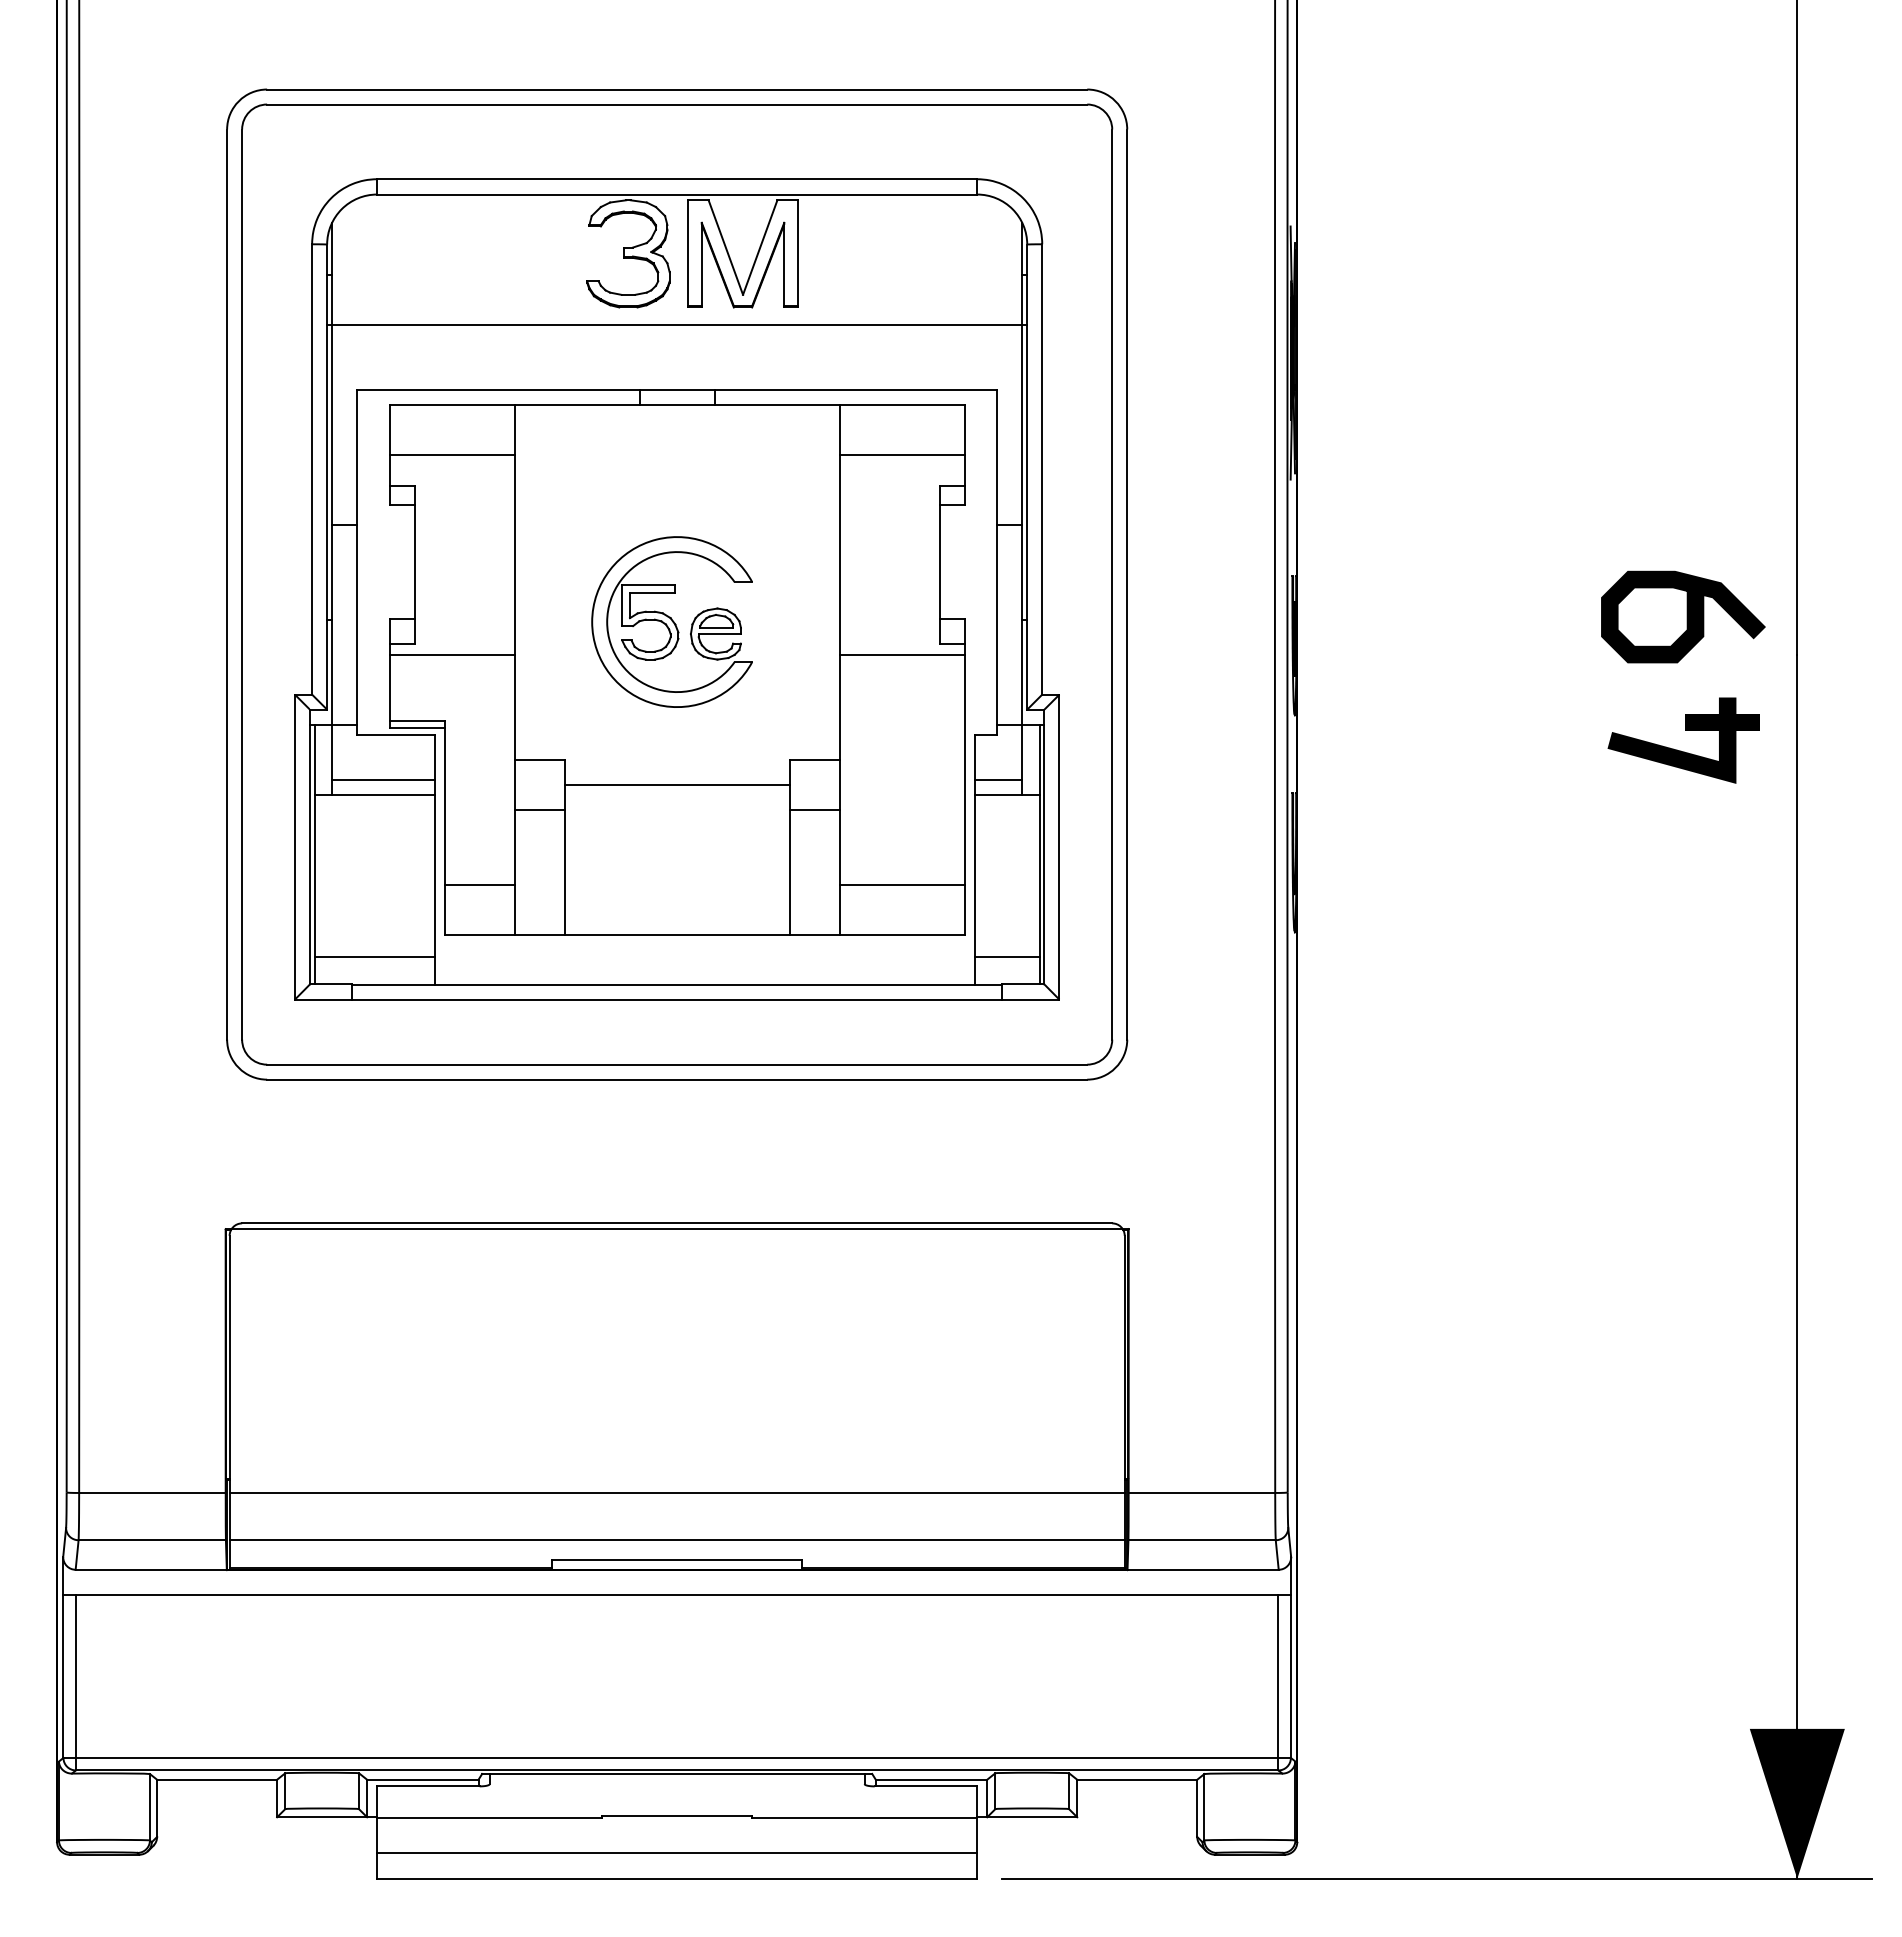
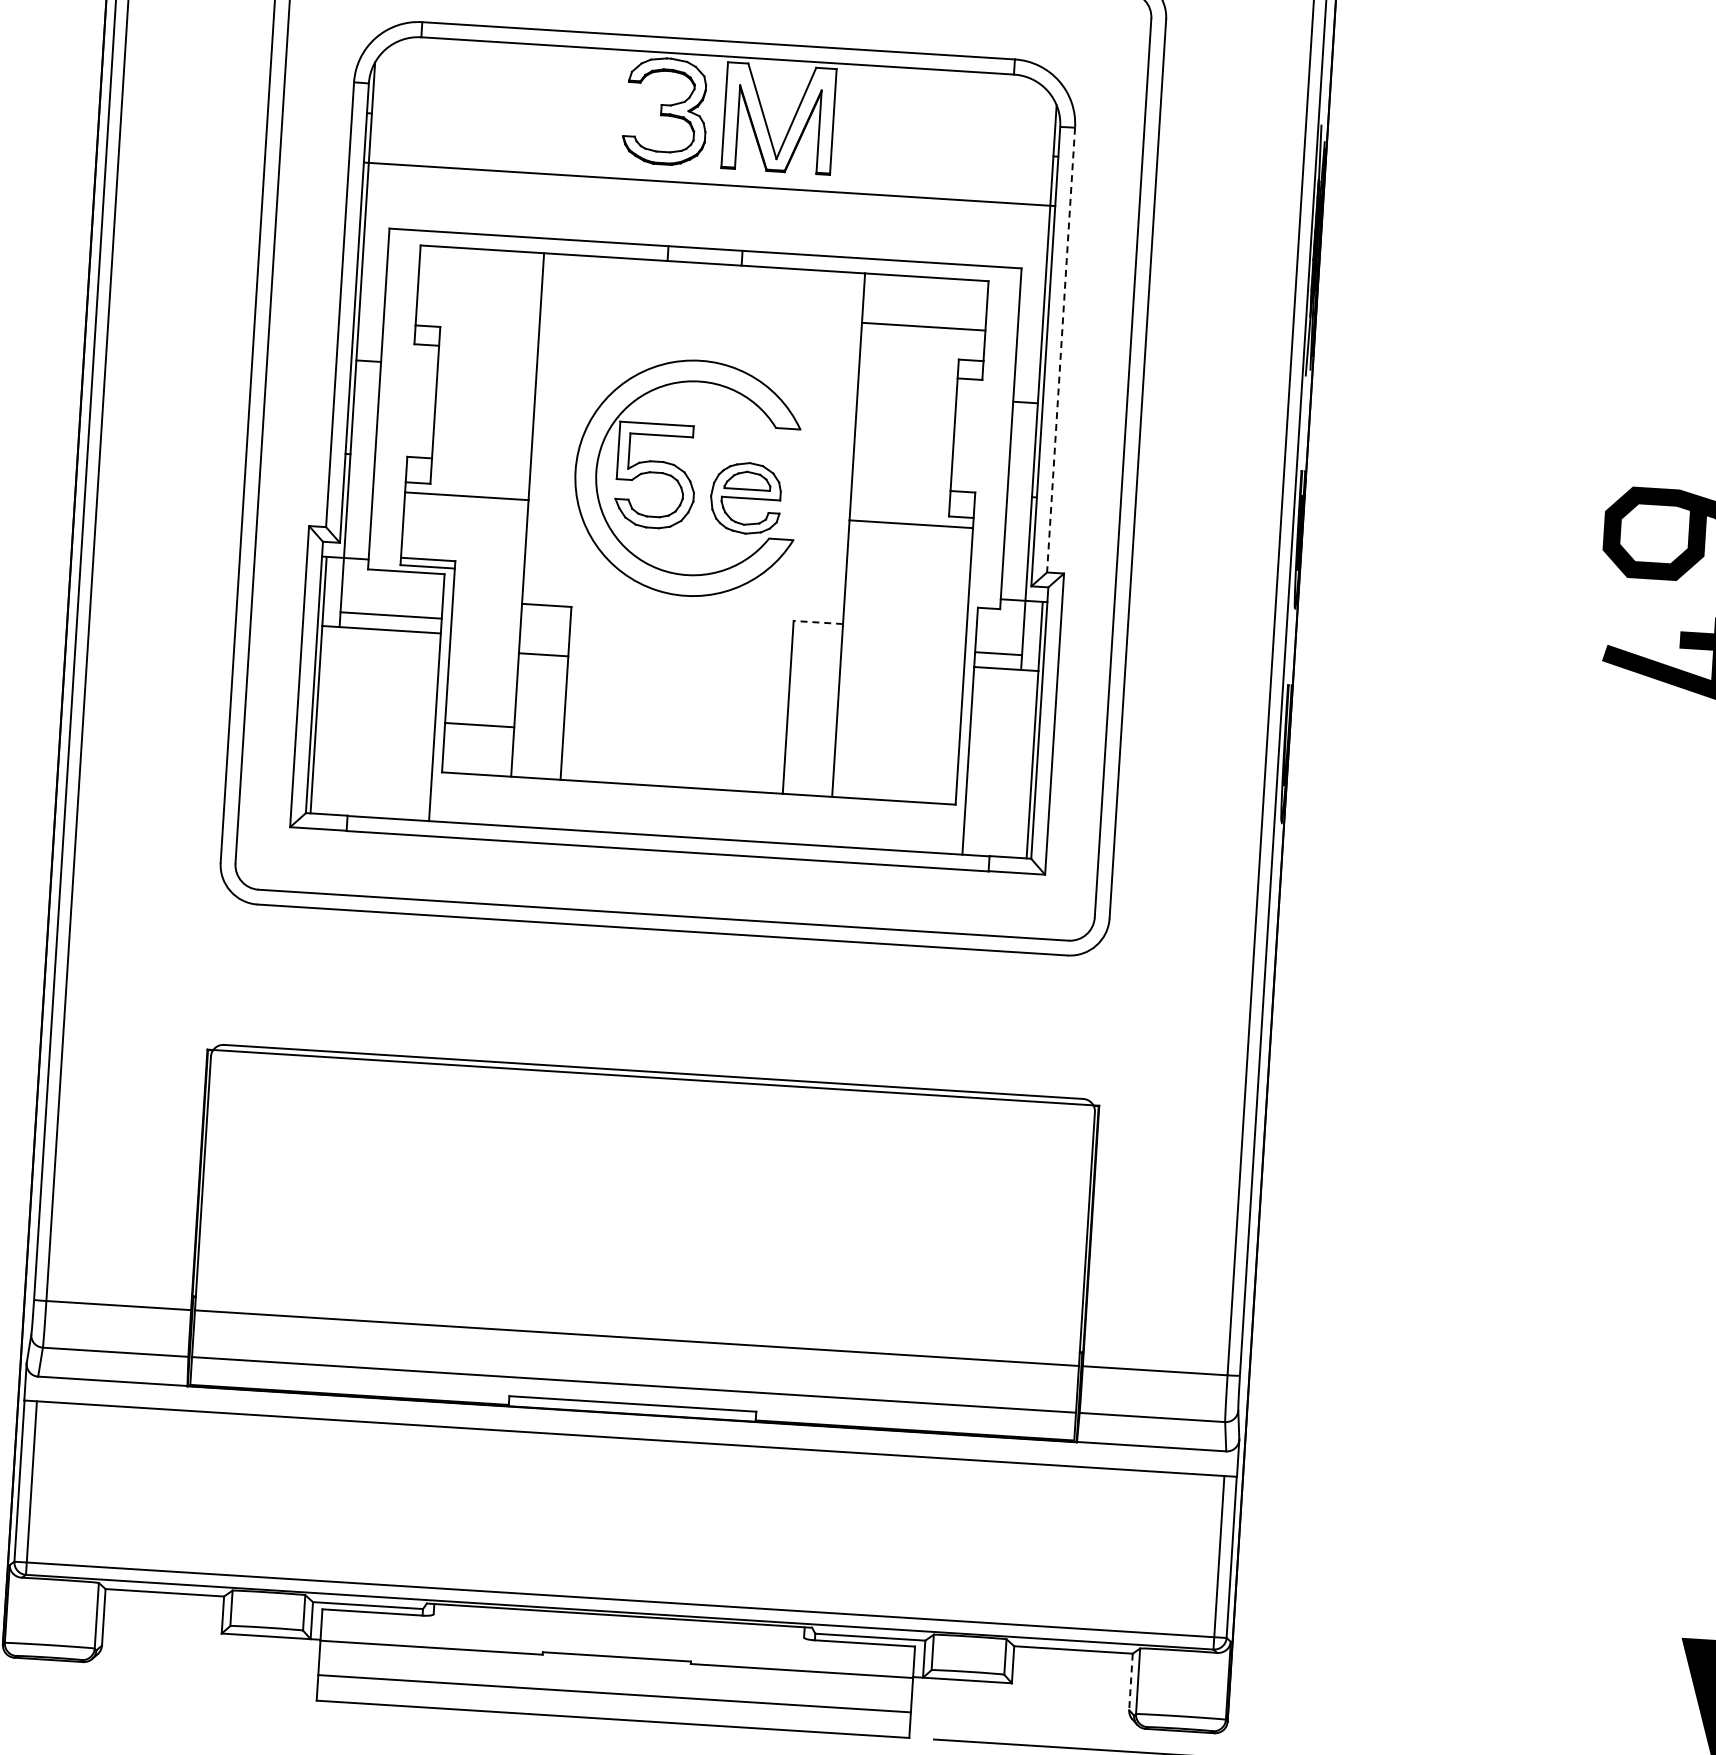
line: (451, 454) -> (478, 298), removed
line: (1042, 469) -> (1061, 350), solid -> dashed
part: (671, 621) -> (685, 477), size x1.4
line: (814, 759) -> (818, 622), solid -> dashed
line: (676, 784) -> (680, 638), removed
line: (814, 809) -> (815, 671), removed
line: (901, 884) -> (896, 751), removed
line: (374, 957) -> (371, 790), removed
line: (1006, 957) -> (995, 829), removed
line: (1197, 1808) -> (1131, 1682), solid -> dashed

